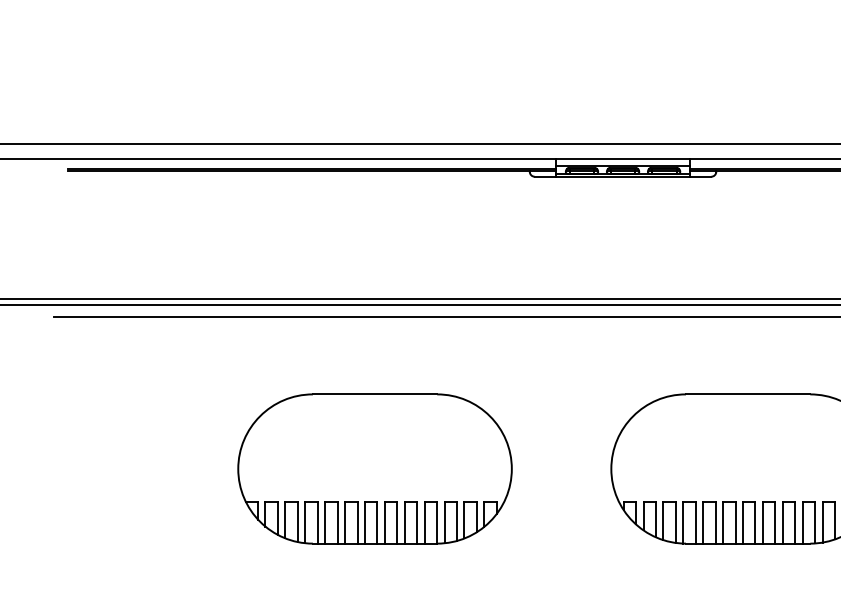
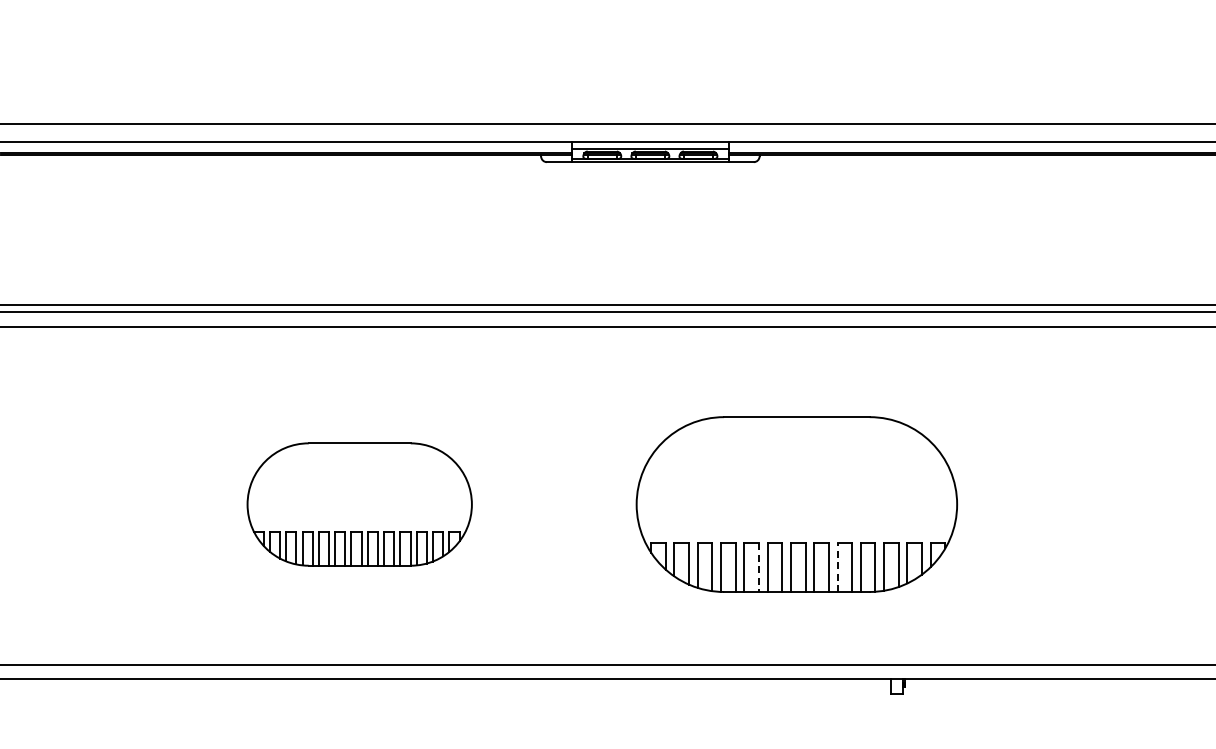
part: (374, 468) -> (359, 504), size x0.7
line: (782, 522) -> (837, 567), solid -> dashed
line: (715, 523) -> (758, 568), solid -> dashed

